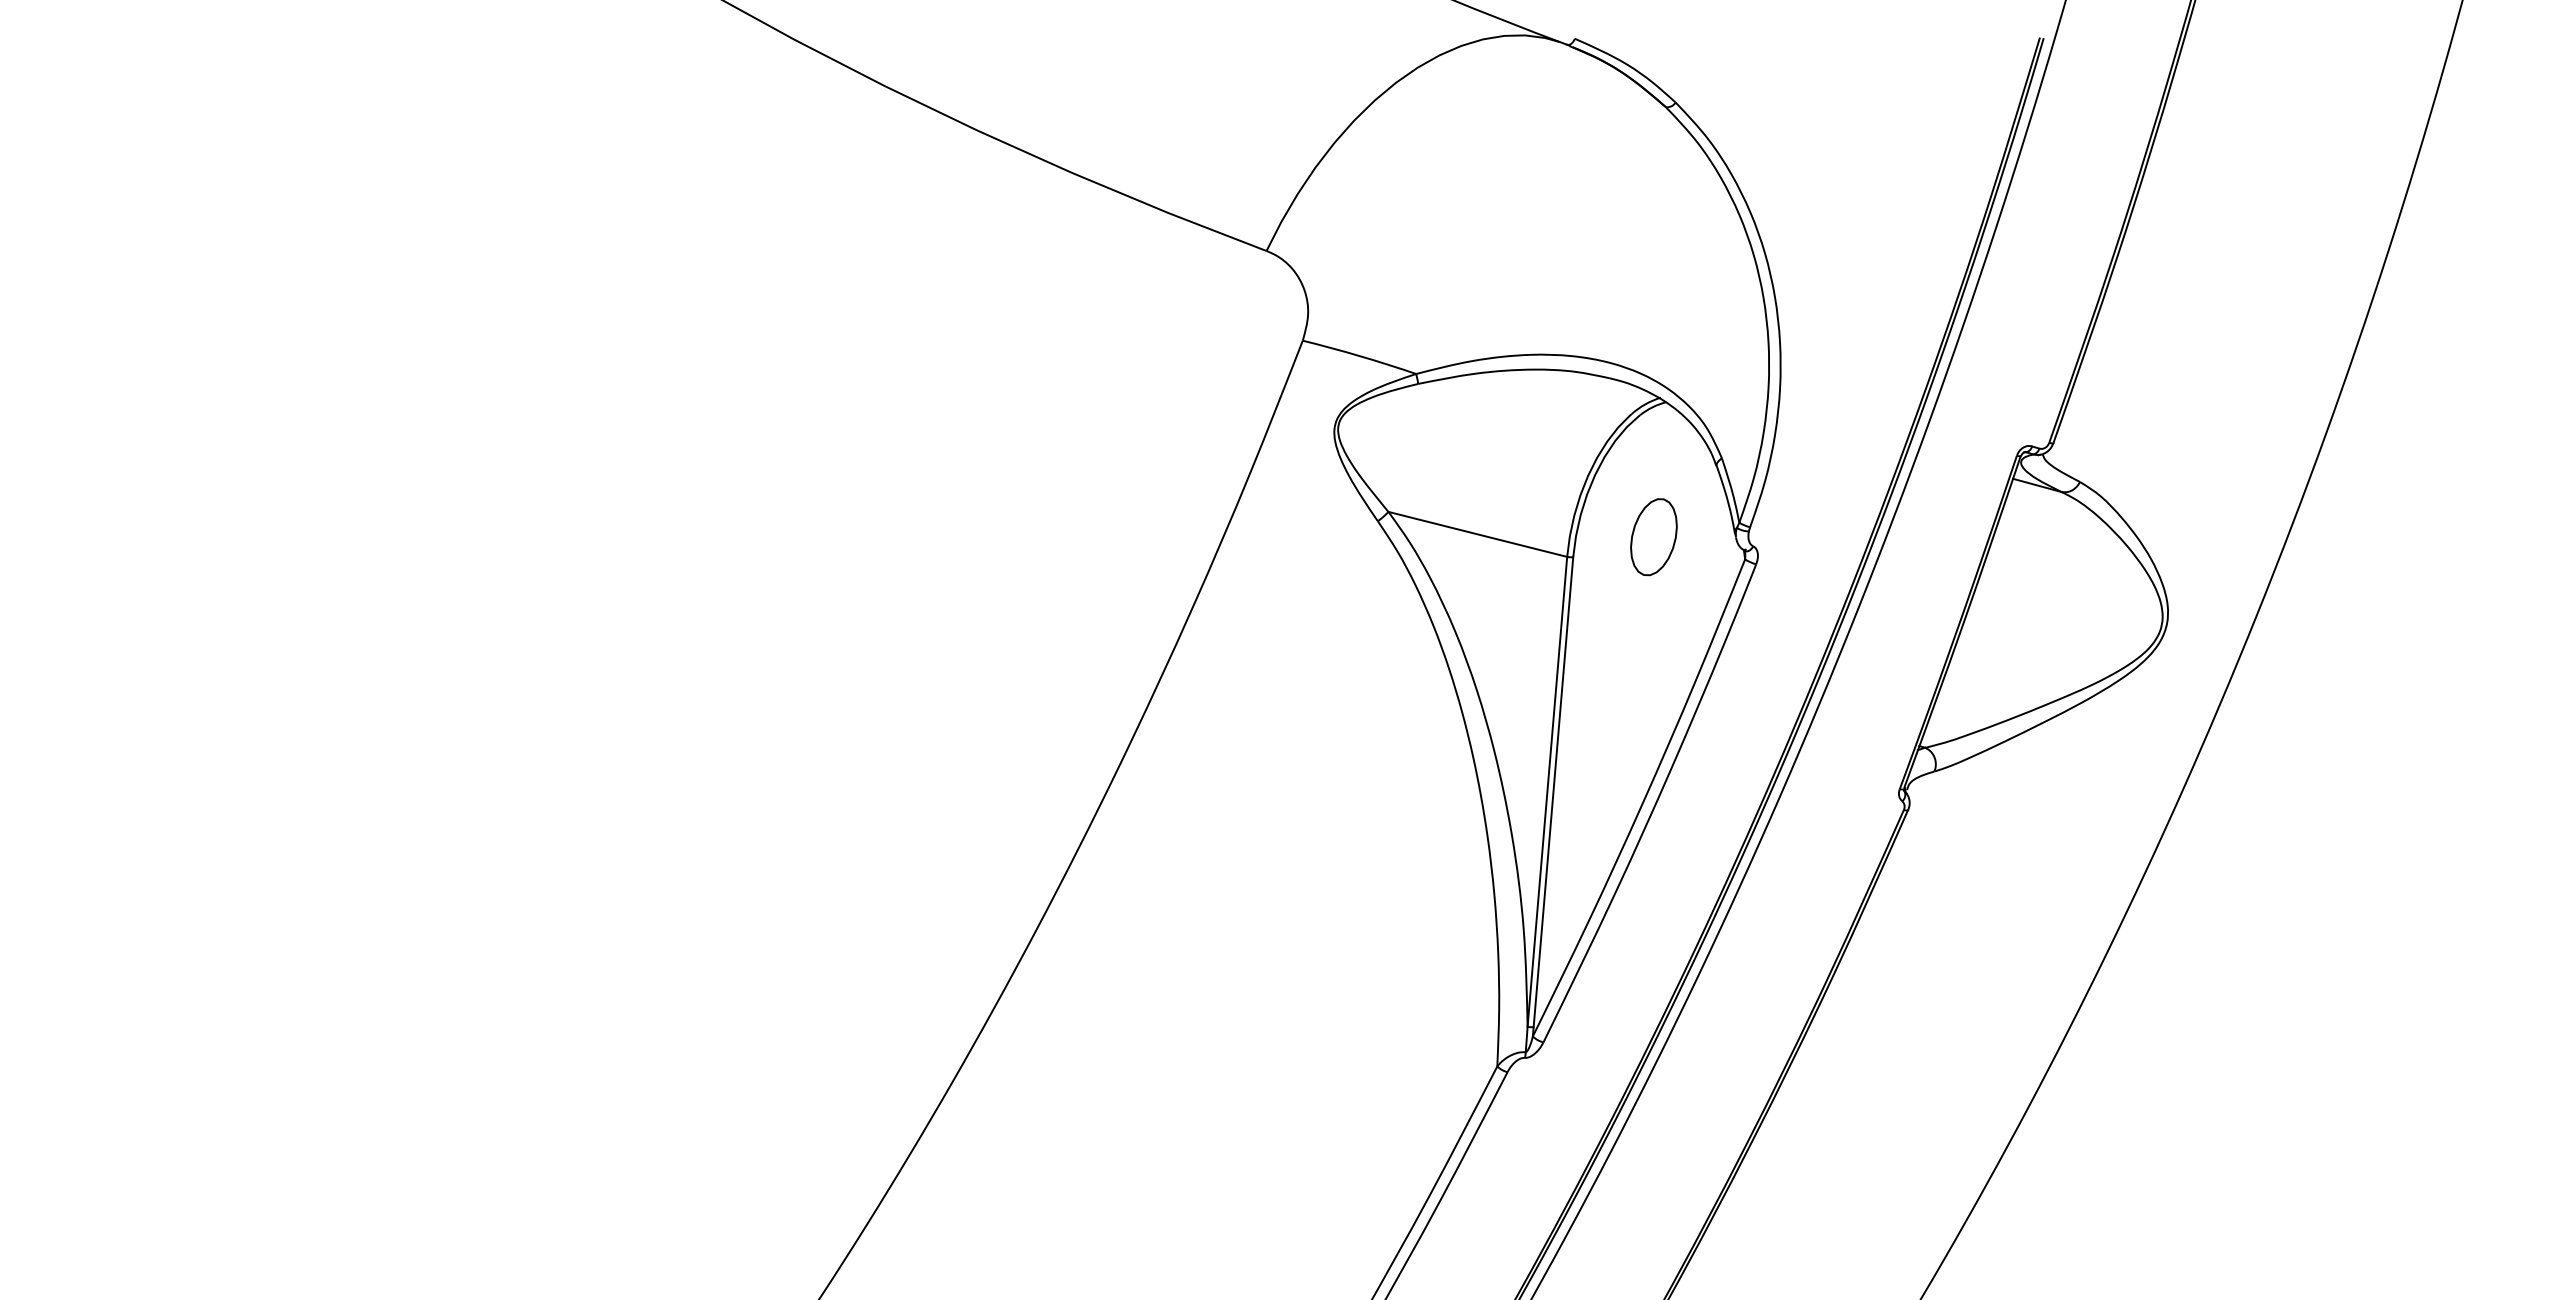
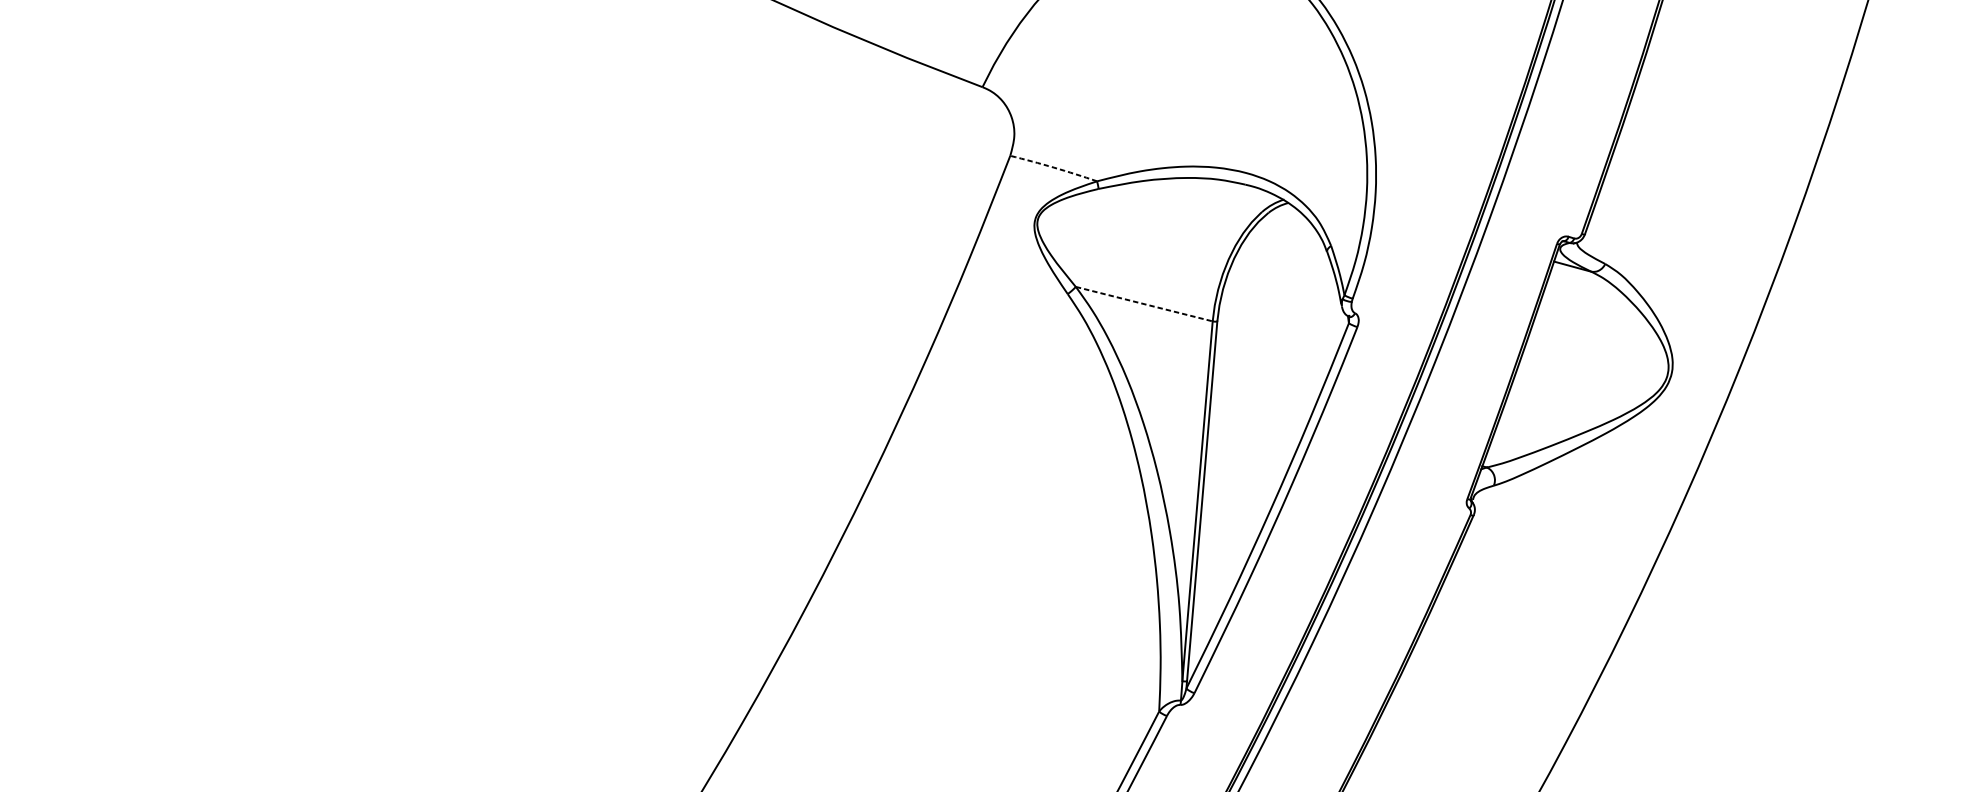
arc: (1359, 356) -> (1053, 167), solid -> dashed
line: (1478, 534) -> (1144, 304), solid -> dashed
part: (1653, 537) -> (1278, 306), removed

